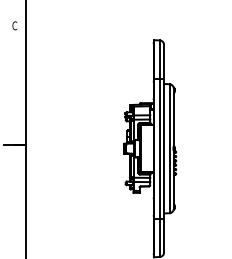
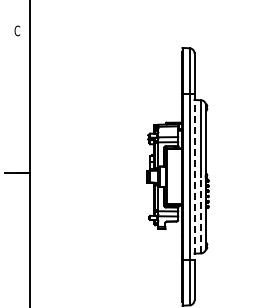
line: (164, 149) -> (194, 177), solid -> dashed
line: (169, 180) -> (201, 214), solid -> dashed

